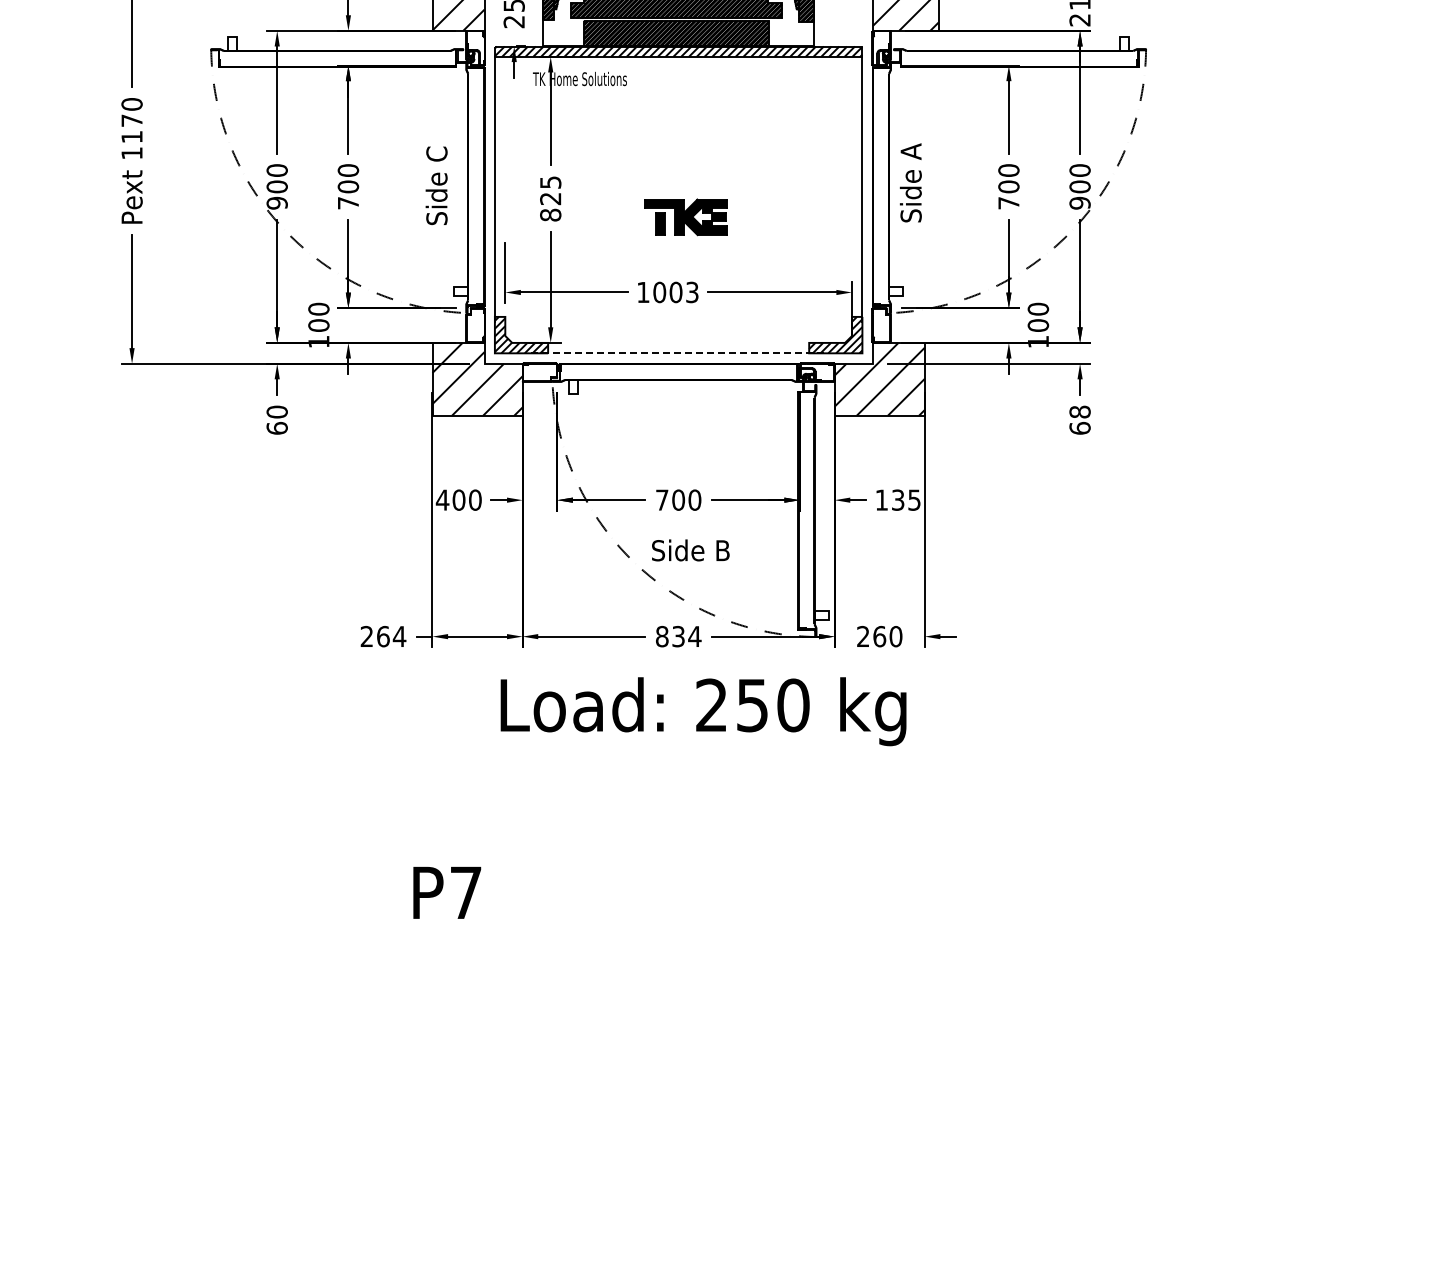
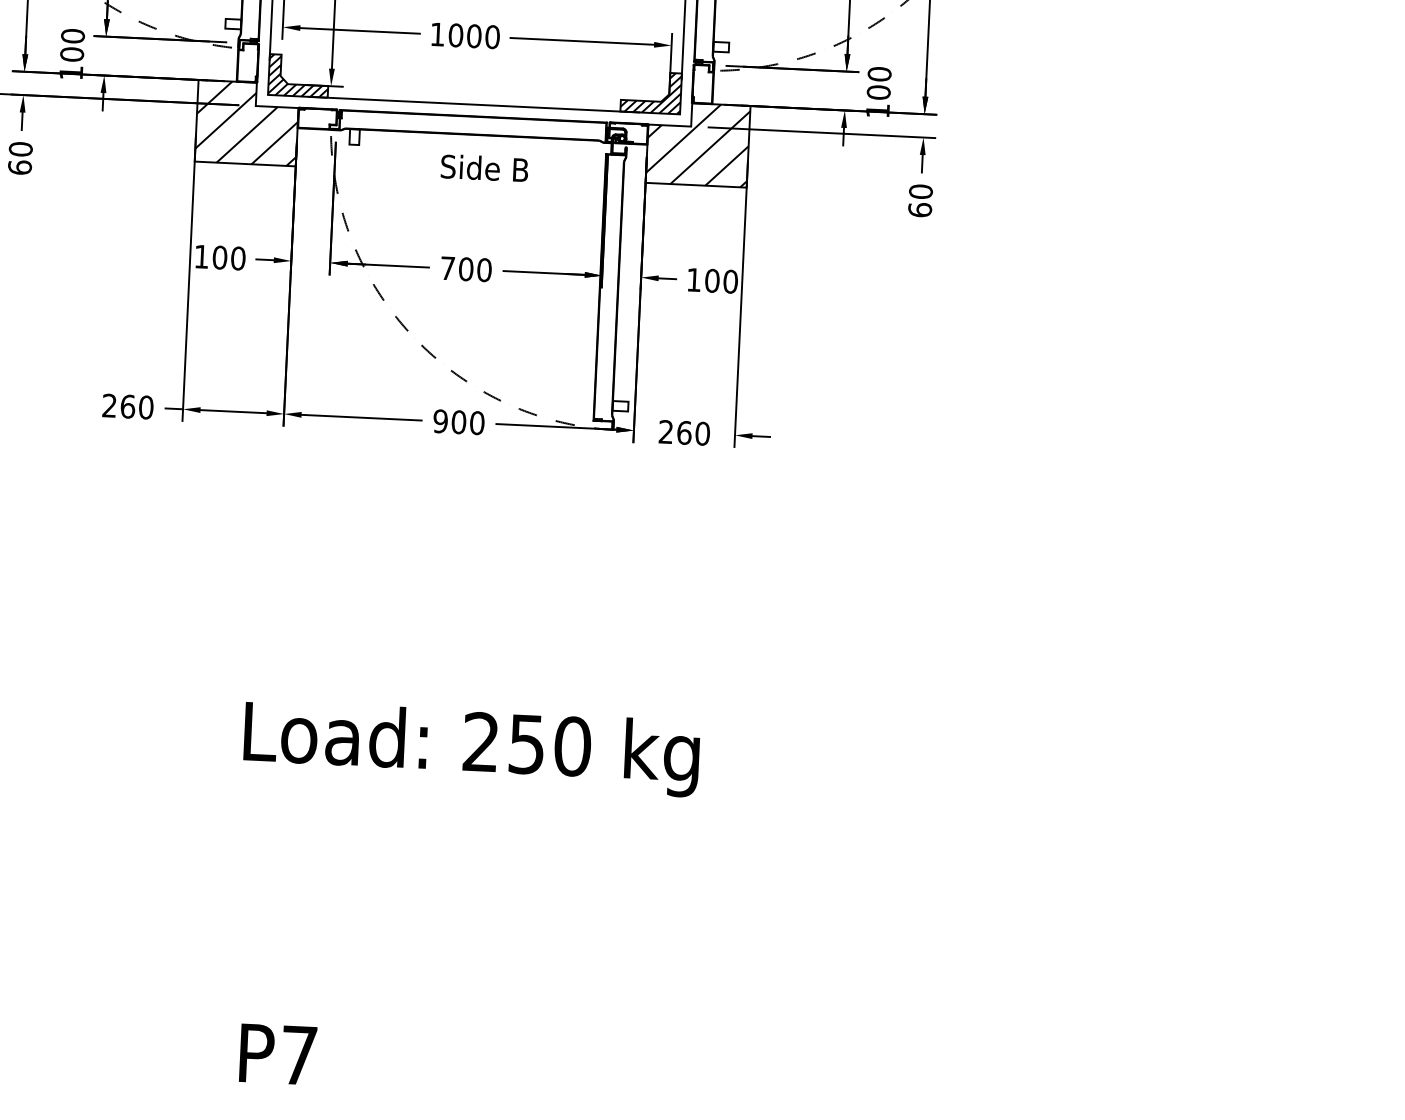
text: (692, 292) -> (492, 37), 1003 -> 1000
line: (679, 353) -> (474, 104), dashed -> solid
text: (1079, 411) -> (920, 191), 68 -> 60
text: (442, 499) -> (201, 256), 400 -> 100
text: (905, 499) -> (720, 280), 135 -> 100
text: (690, 550) -> (484, 168), moved
text: (399, 636) -> (146, 407), 264 -> 260
text: (678, 636) -> (458, 422), 834 -> 900
text: (703, 711) -> (471, 748), moved
text: (447, 892) -> (278, 1054), moved

